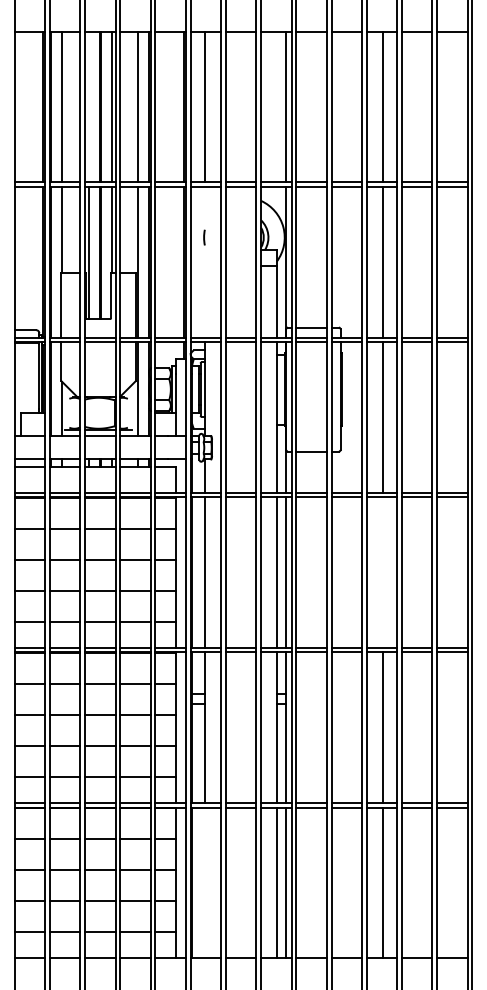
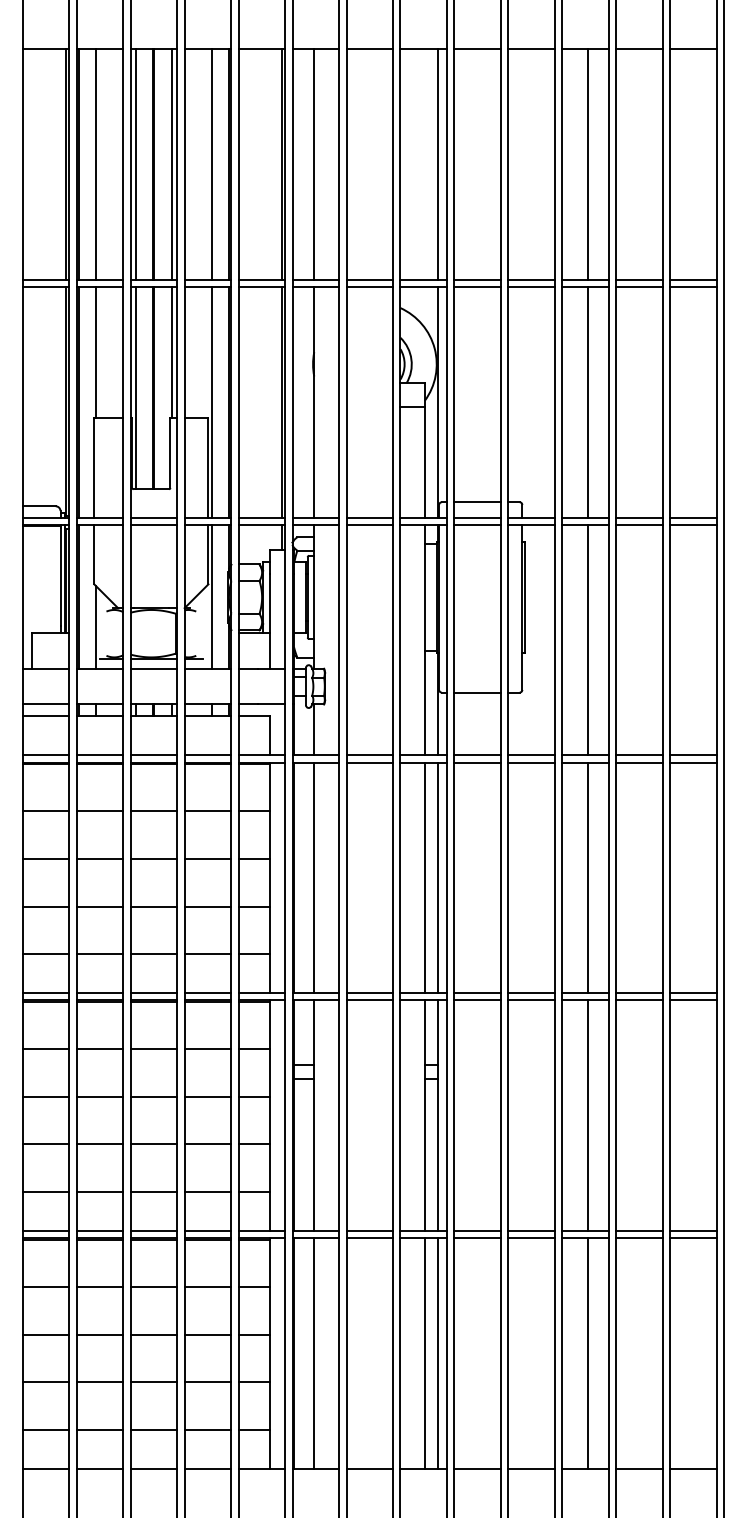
line: (88, 107) -> (135, 164), added
line: (204, 262) -> (313, 402), added
line: (383, 572) -> (588, 877), added
line: (204, 882) -> (313, 1353), added

